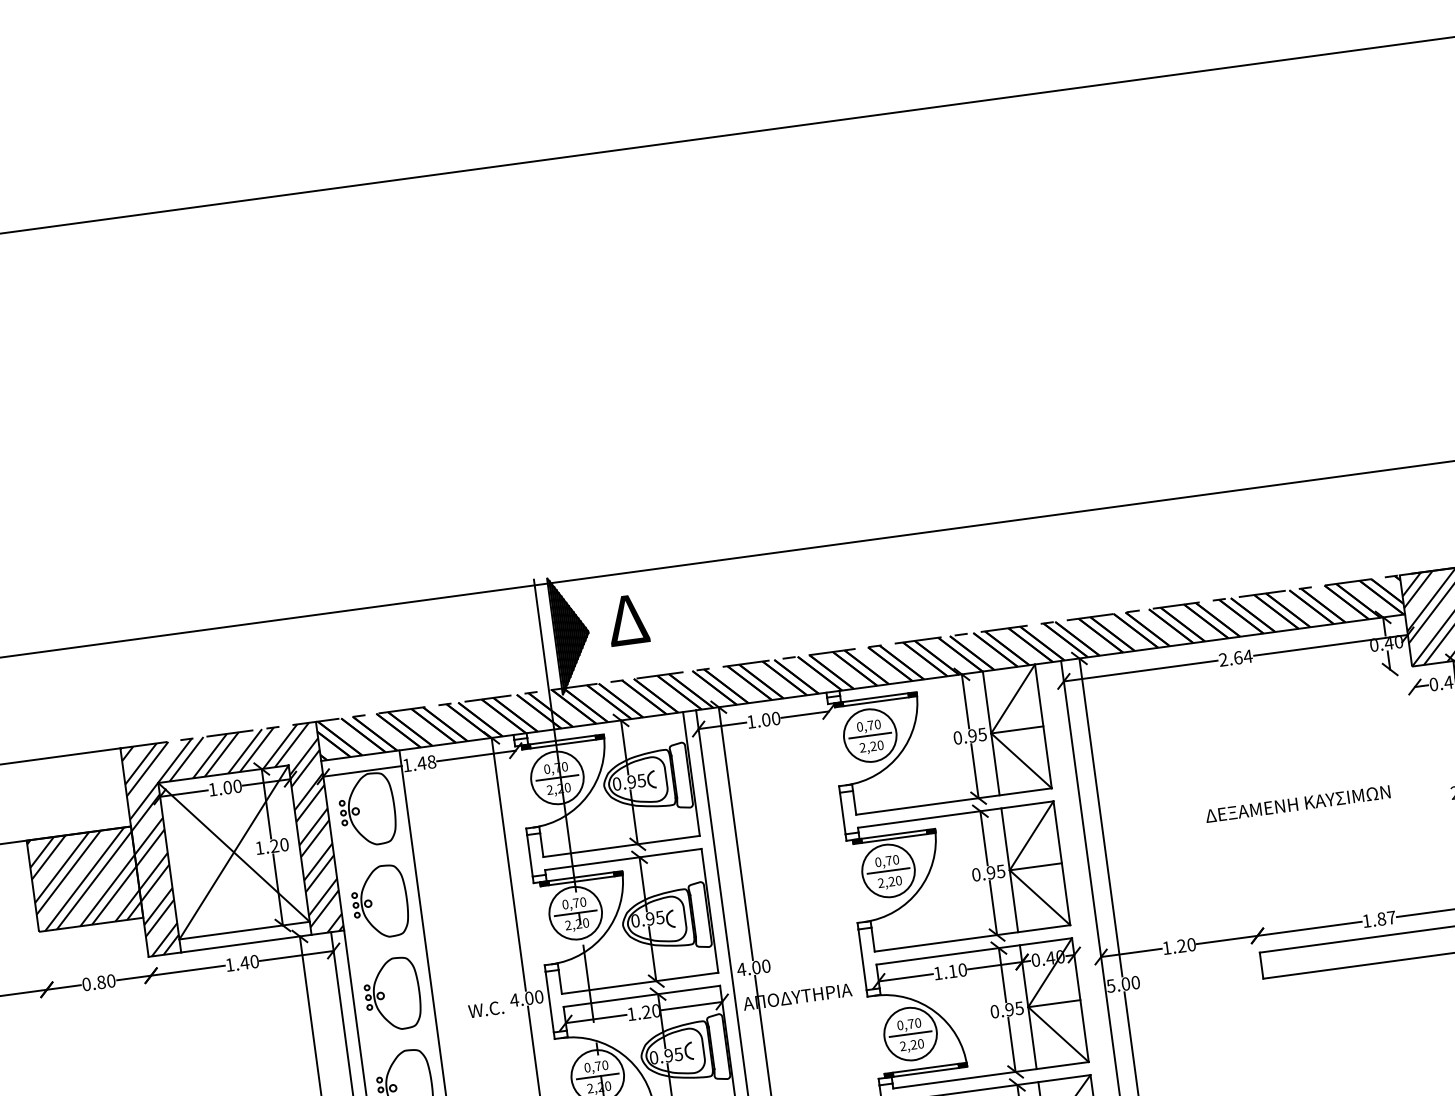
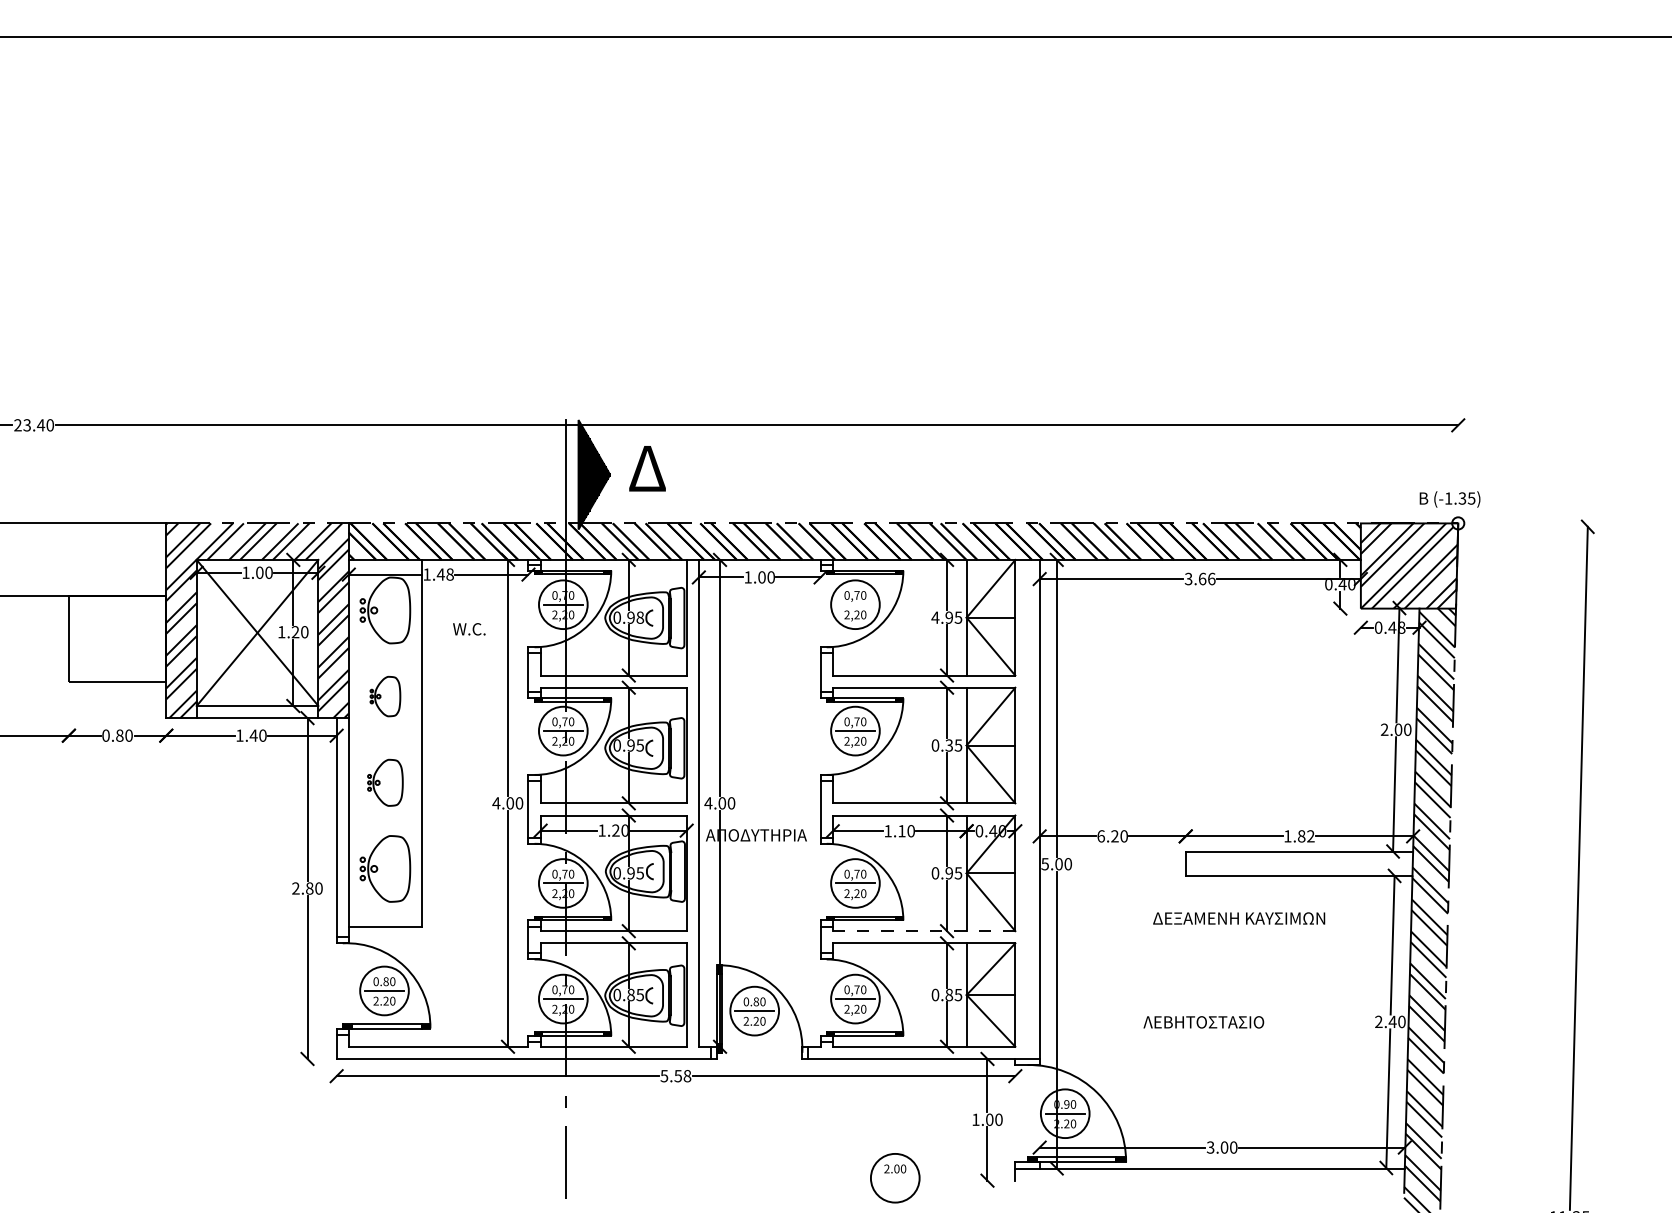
text: (1234, 657) -> (1199, 578), 2.64 -> 3.66
line: (869, 735) -> (854, 604), removed
text: (957, 737) -> (935, 617), 0.95 -> 4.95
text: (641, 780) -> (640, 617), 0.95 -> 0.98
text: (1298, 803) -> (1239, 918), moved
text: (990, 872) -> (948, 745), 0.95 -> 0.35
hatch: (84, 878) -> (117, 638), removed
part: (380, 901) -> (385, 696), size x0.6
text: (1391, 917) -> (1310, 836), 1.87 -> 1.82
text: (1166, 948) -> (1100, 836), 1.20 -> 6.20
part: (392, 994) -> (385, 782), size x0.7
text: (486, 1009) -> (469, 629), moved
line: (991, 1075) -> (924, 931), solid -> dashed

